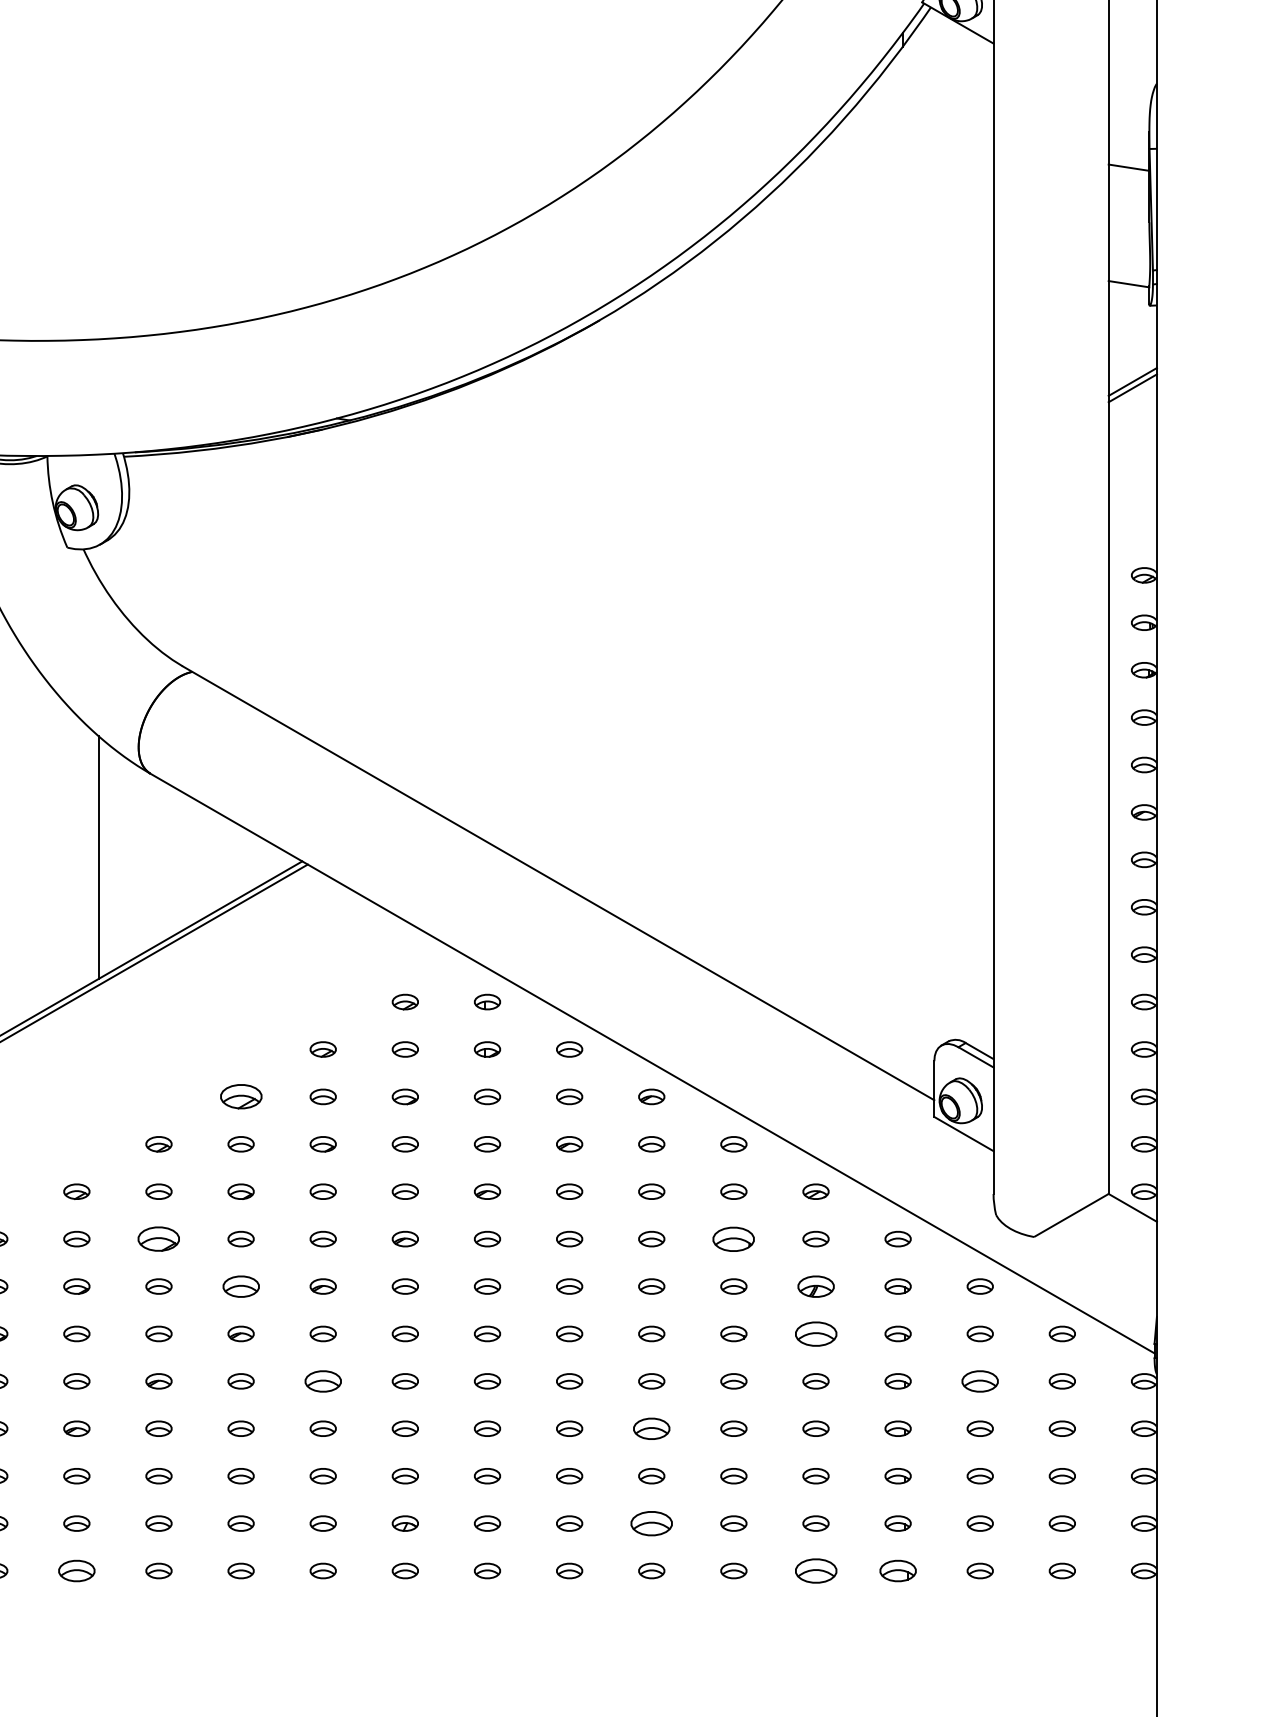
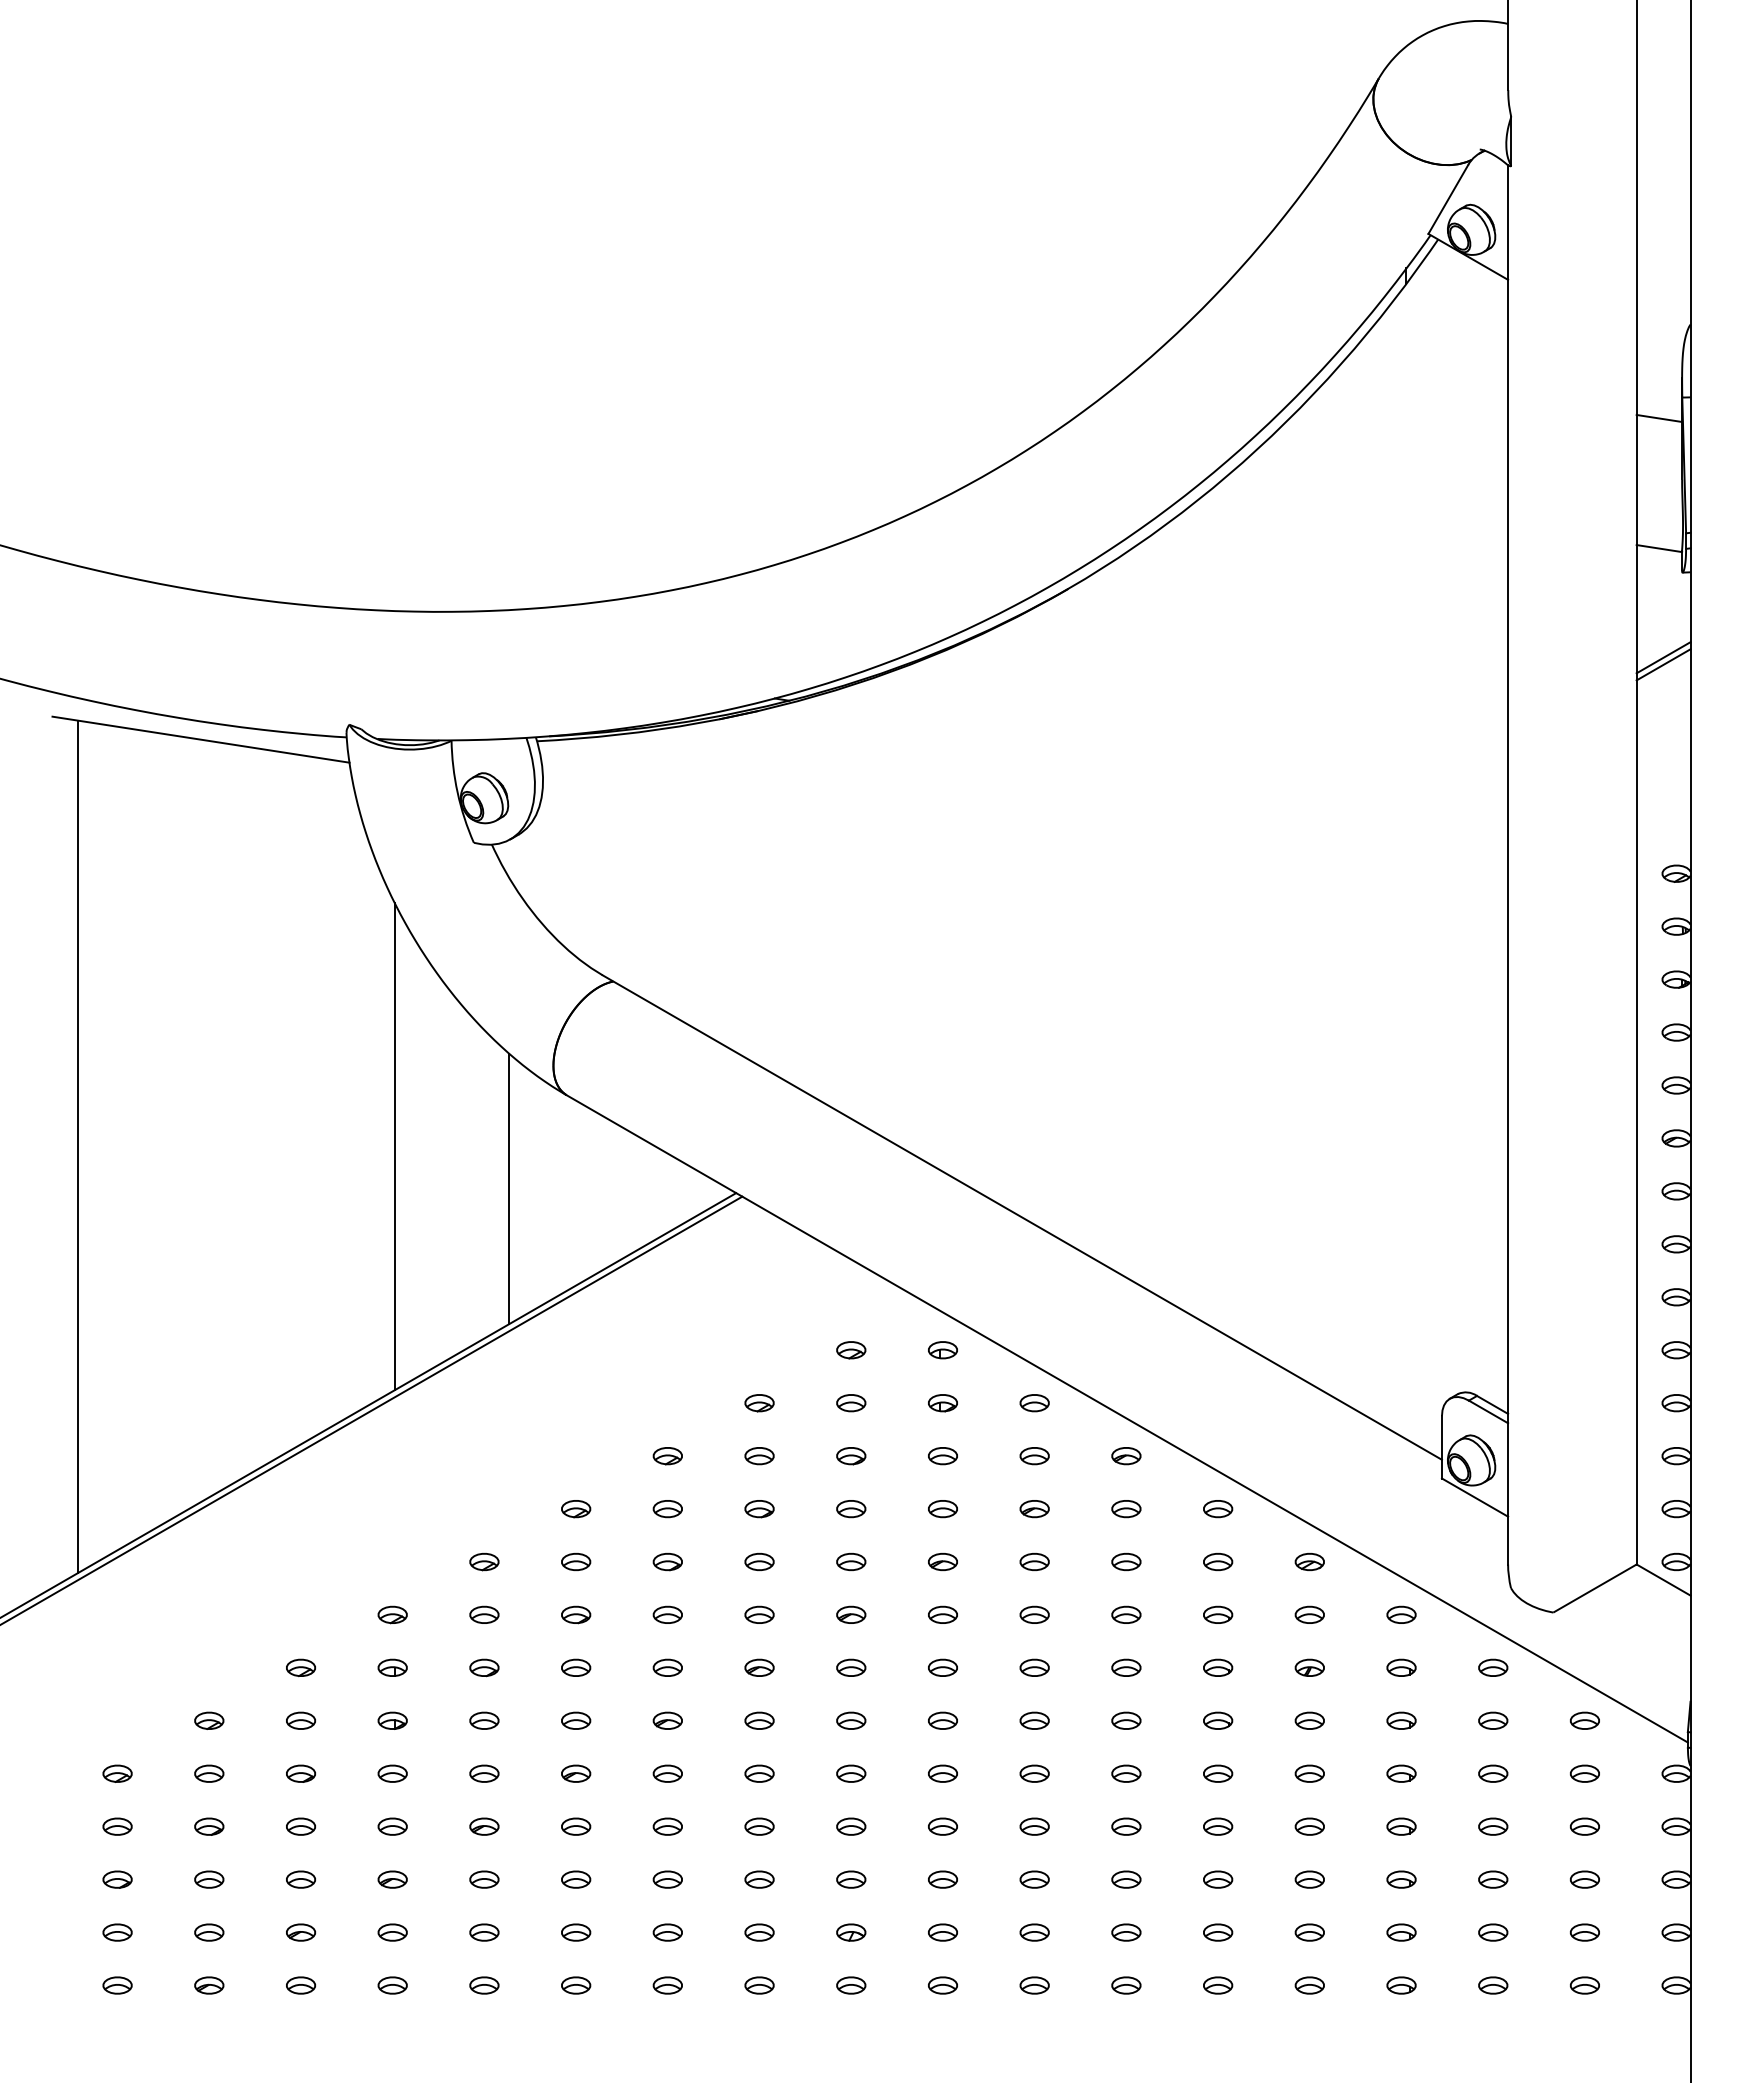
part: (240, 1097) -> (667, 1456), size x0.62
part: (159, 1238) -> (576, 1614), size x0.62
part: (734, 1238) -> (1218, 1614), size x0.62
part: (240, 1286) -> (667, 1667), size x0.71
part: (815, 1286) -> (1309, 1667), size x0.71
part: (815, 1333) -> (1309, 1720), size x0.62
part: (323, 1381) -> (759, 1773), size x0.71
part: (980, 1381) -> (1493, 1773), size x0.71
part: (651, 1428) -> (1126, 1826), size x0.71
part: (651, 1523) -> (1126, 1932), size x0.62
part: (76, 1570) -> (484, 1985), size x0.71
part: (815, 1570) -> (1309, 1985), size x0.62
part: (898, 1570) -> (1401, 1985), size x0.71

